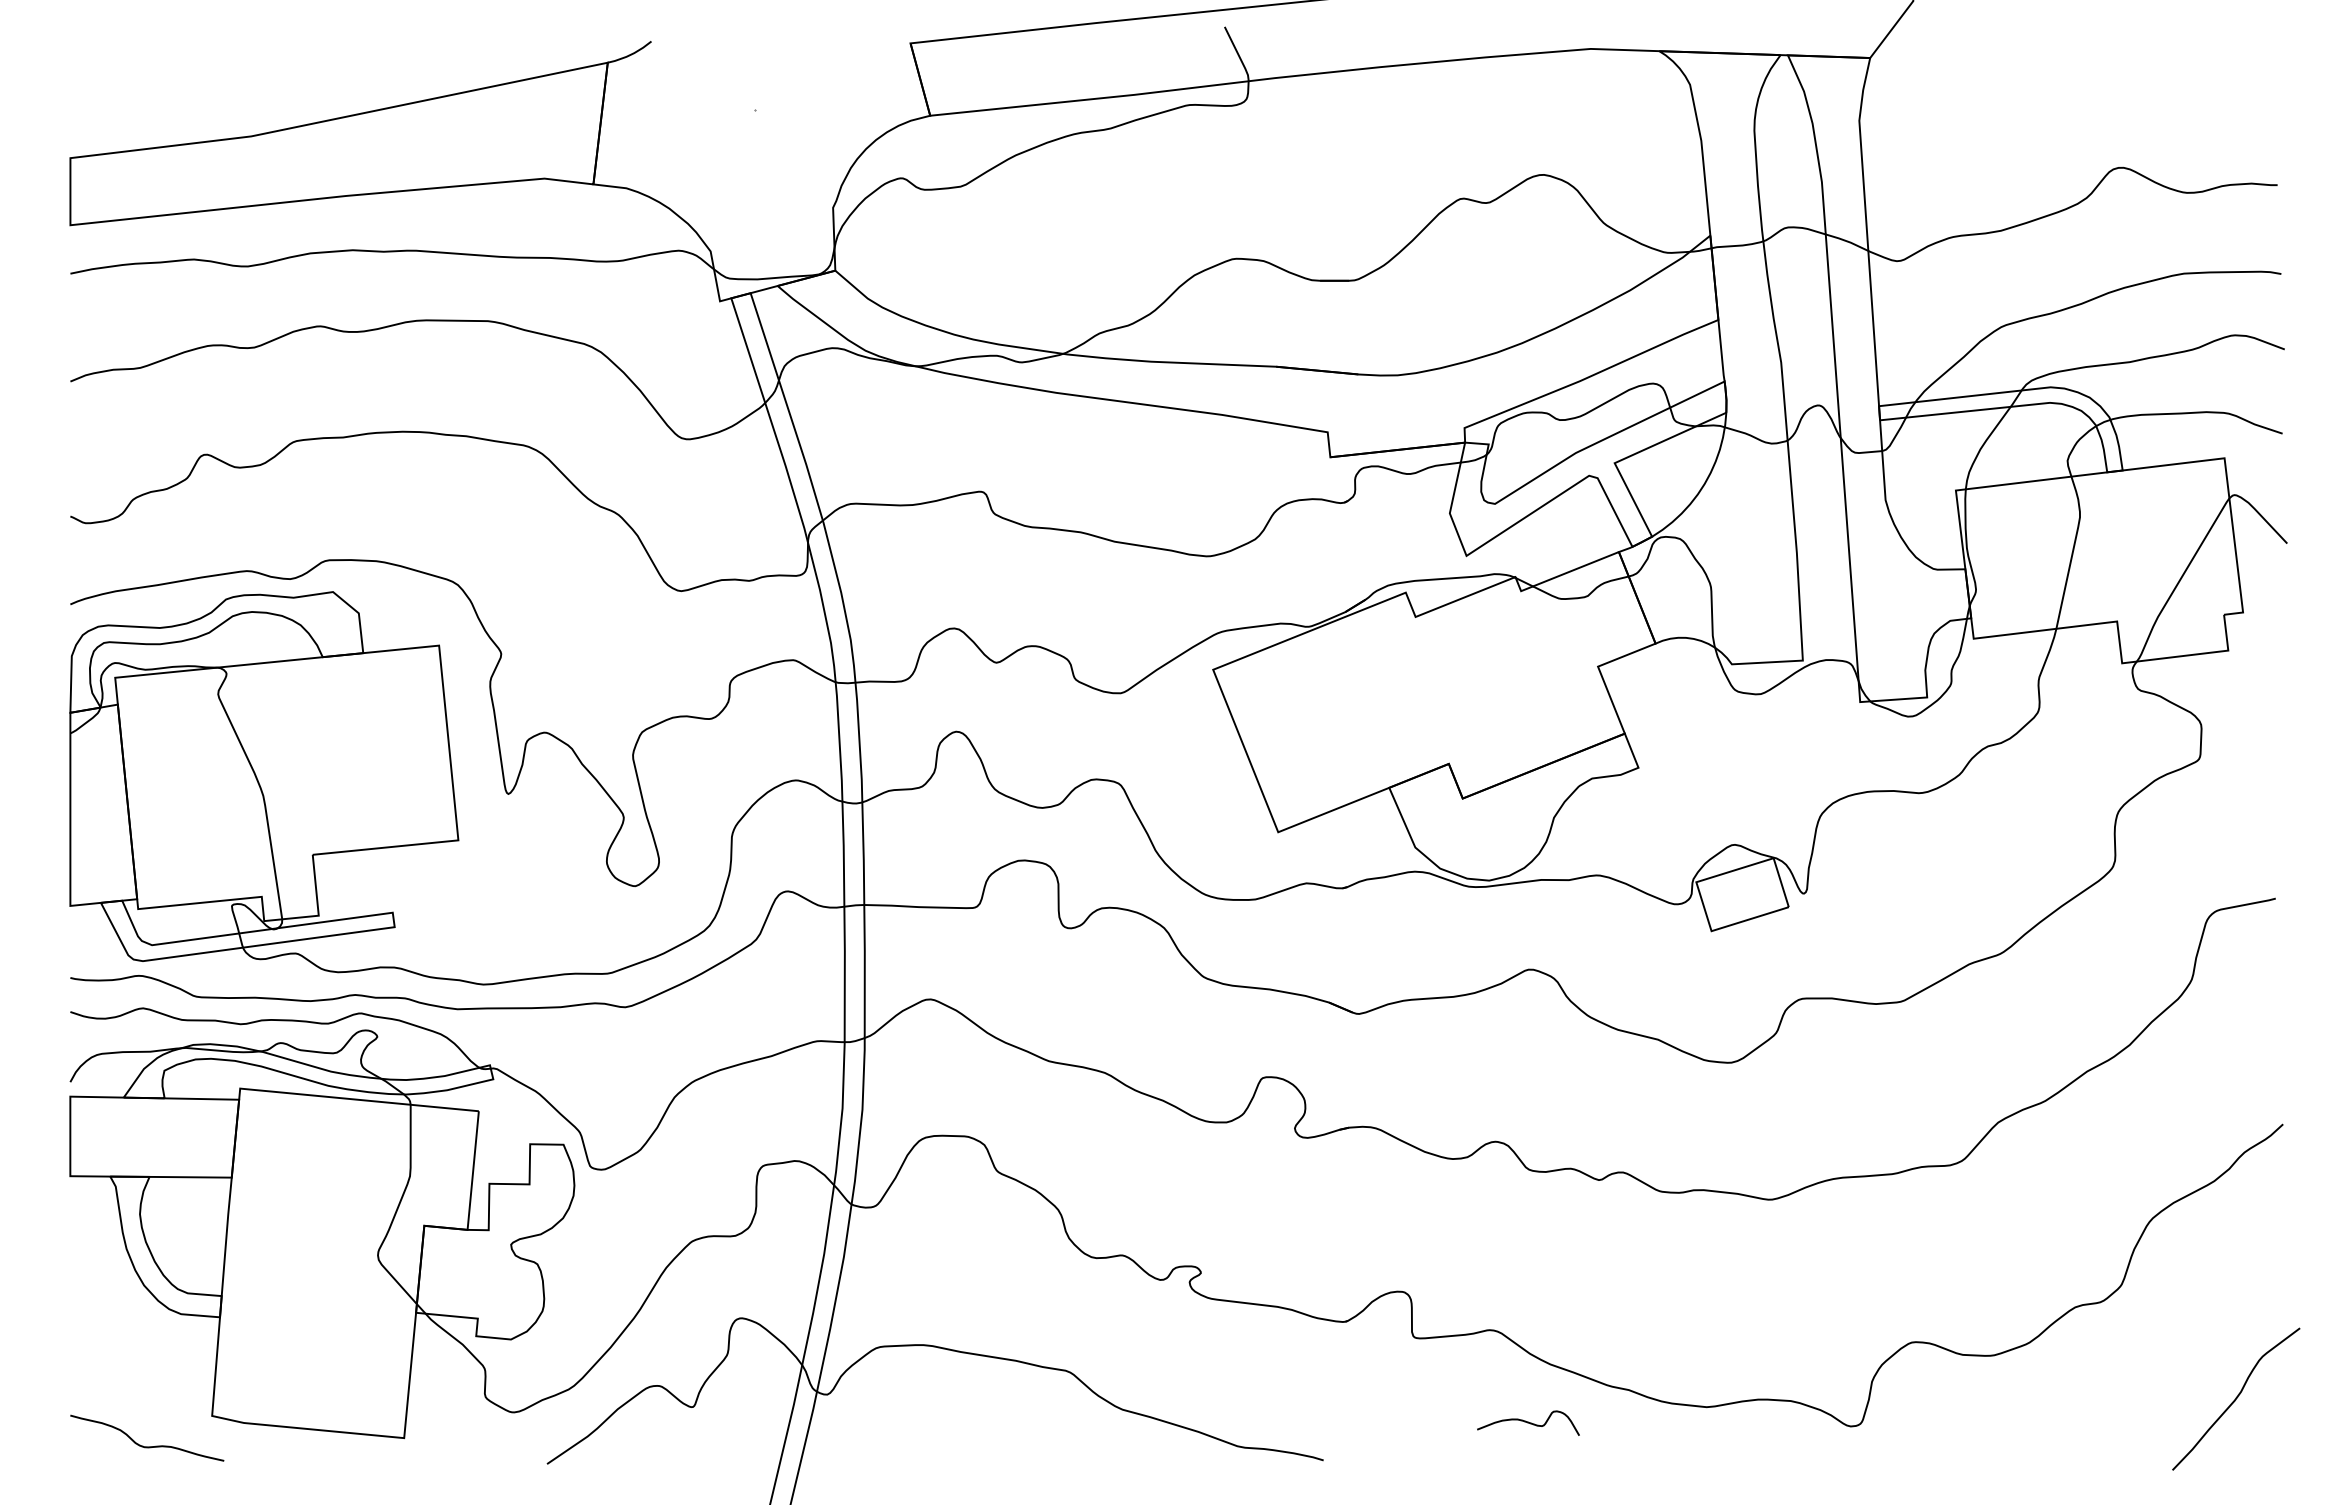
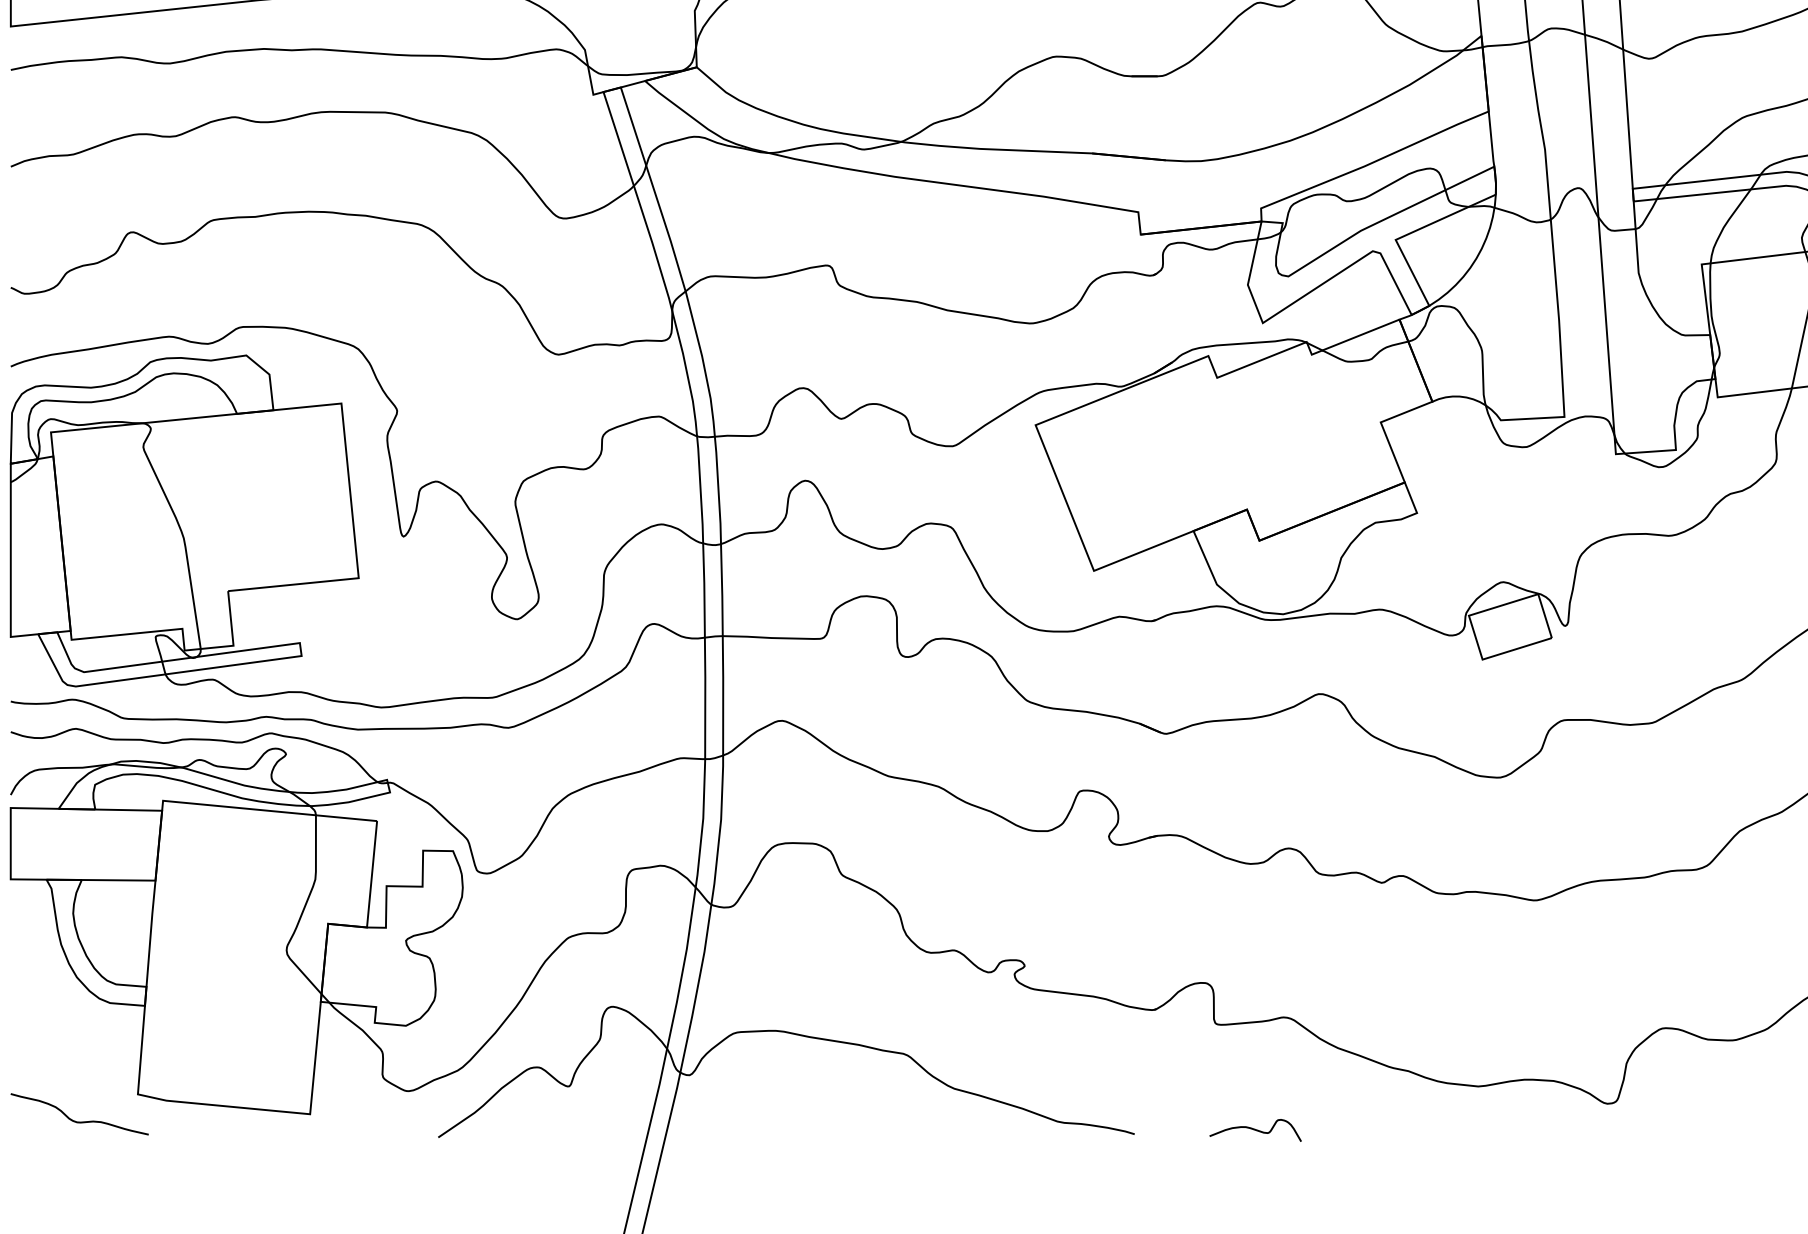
curve: (1528, 1422) -> (1255, 1129), moved

